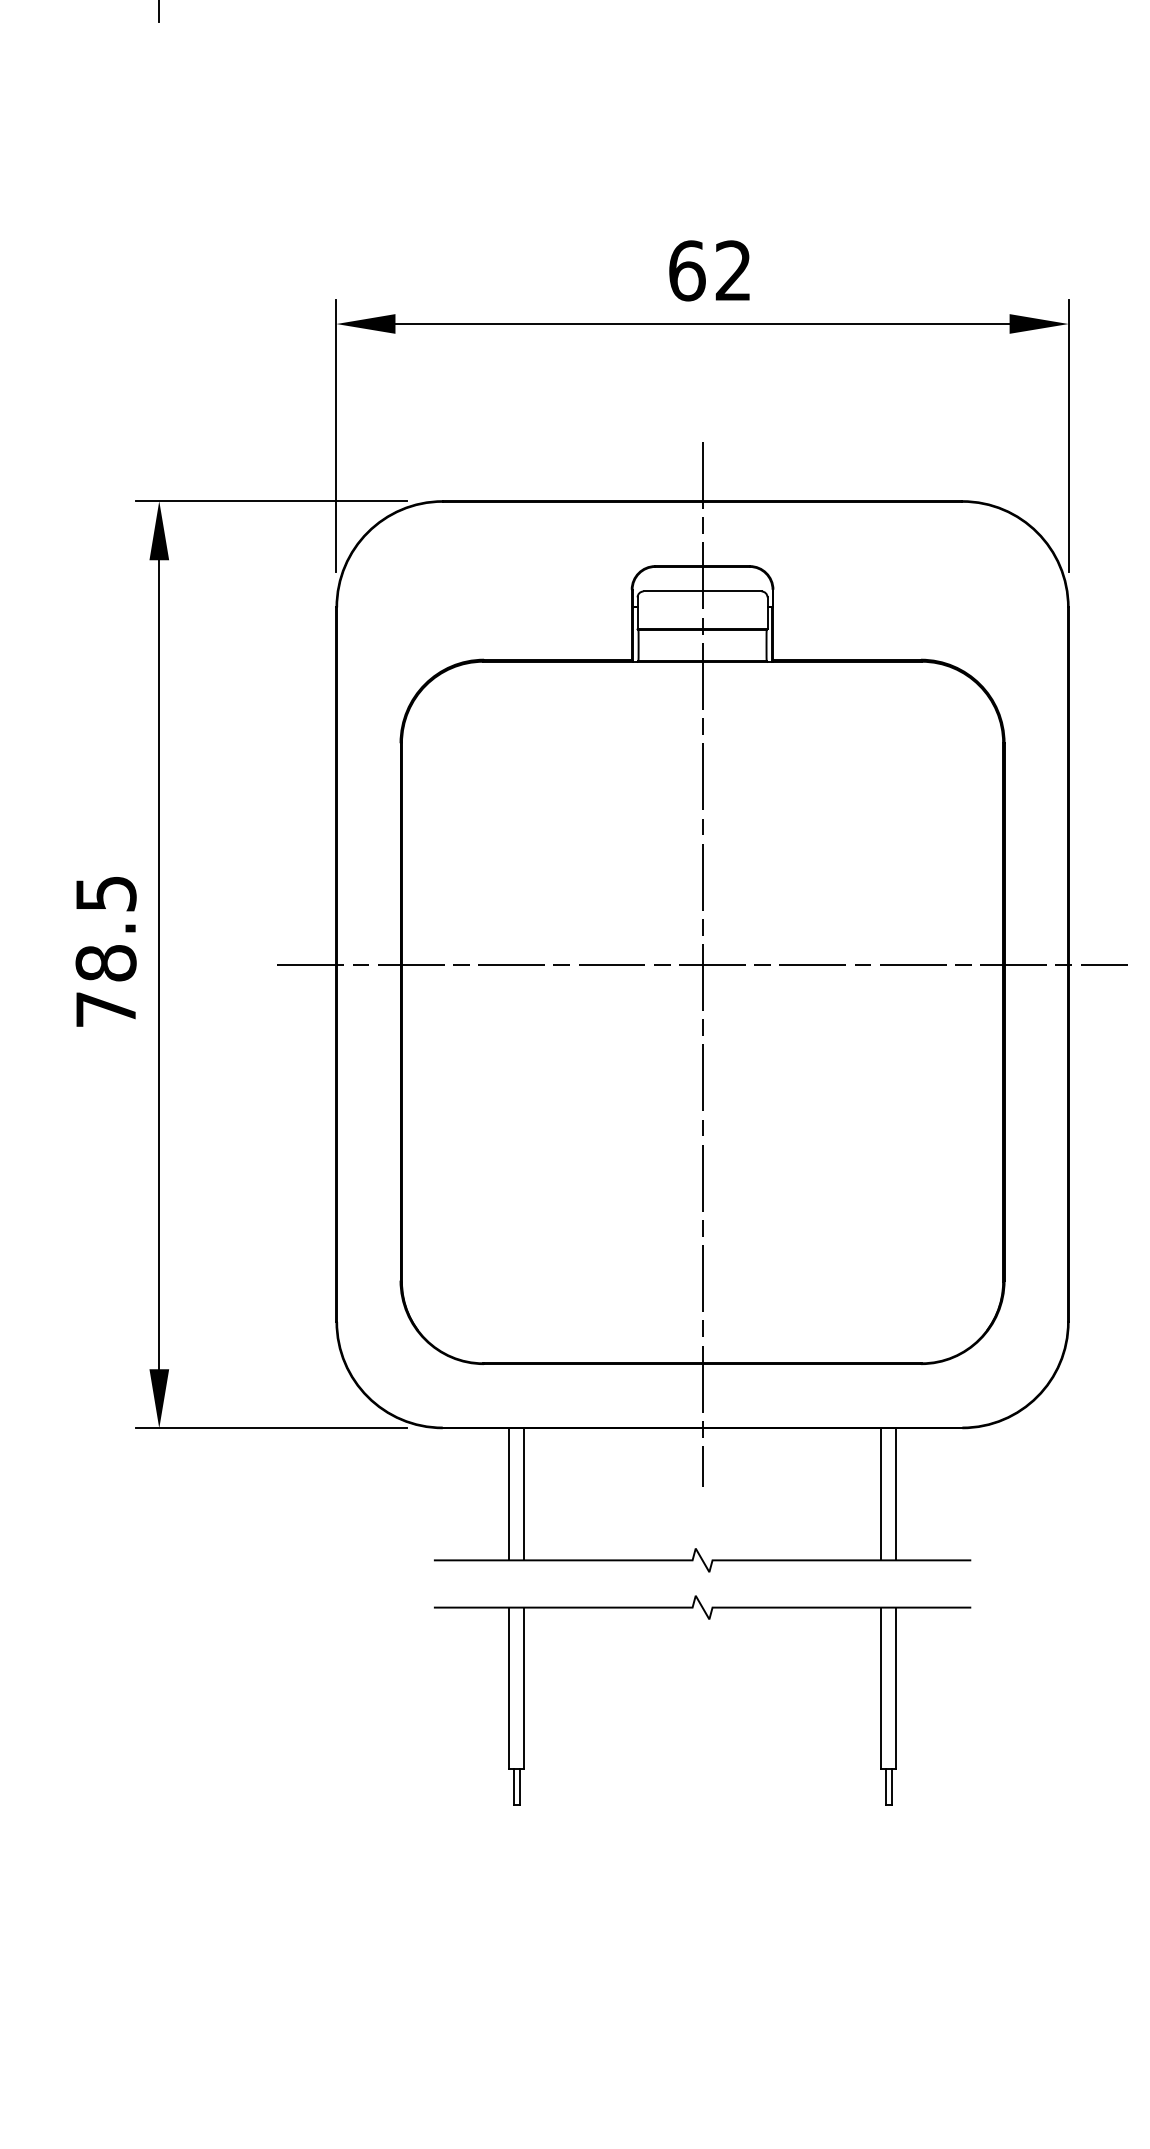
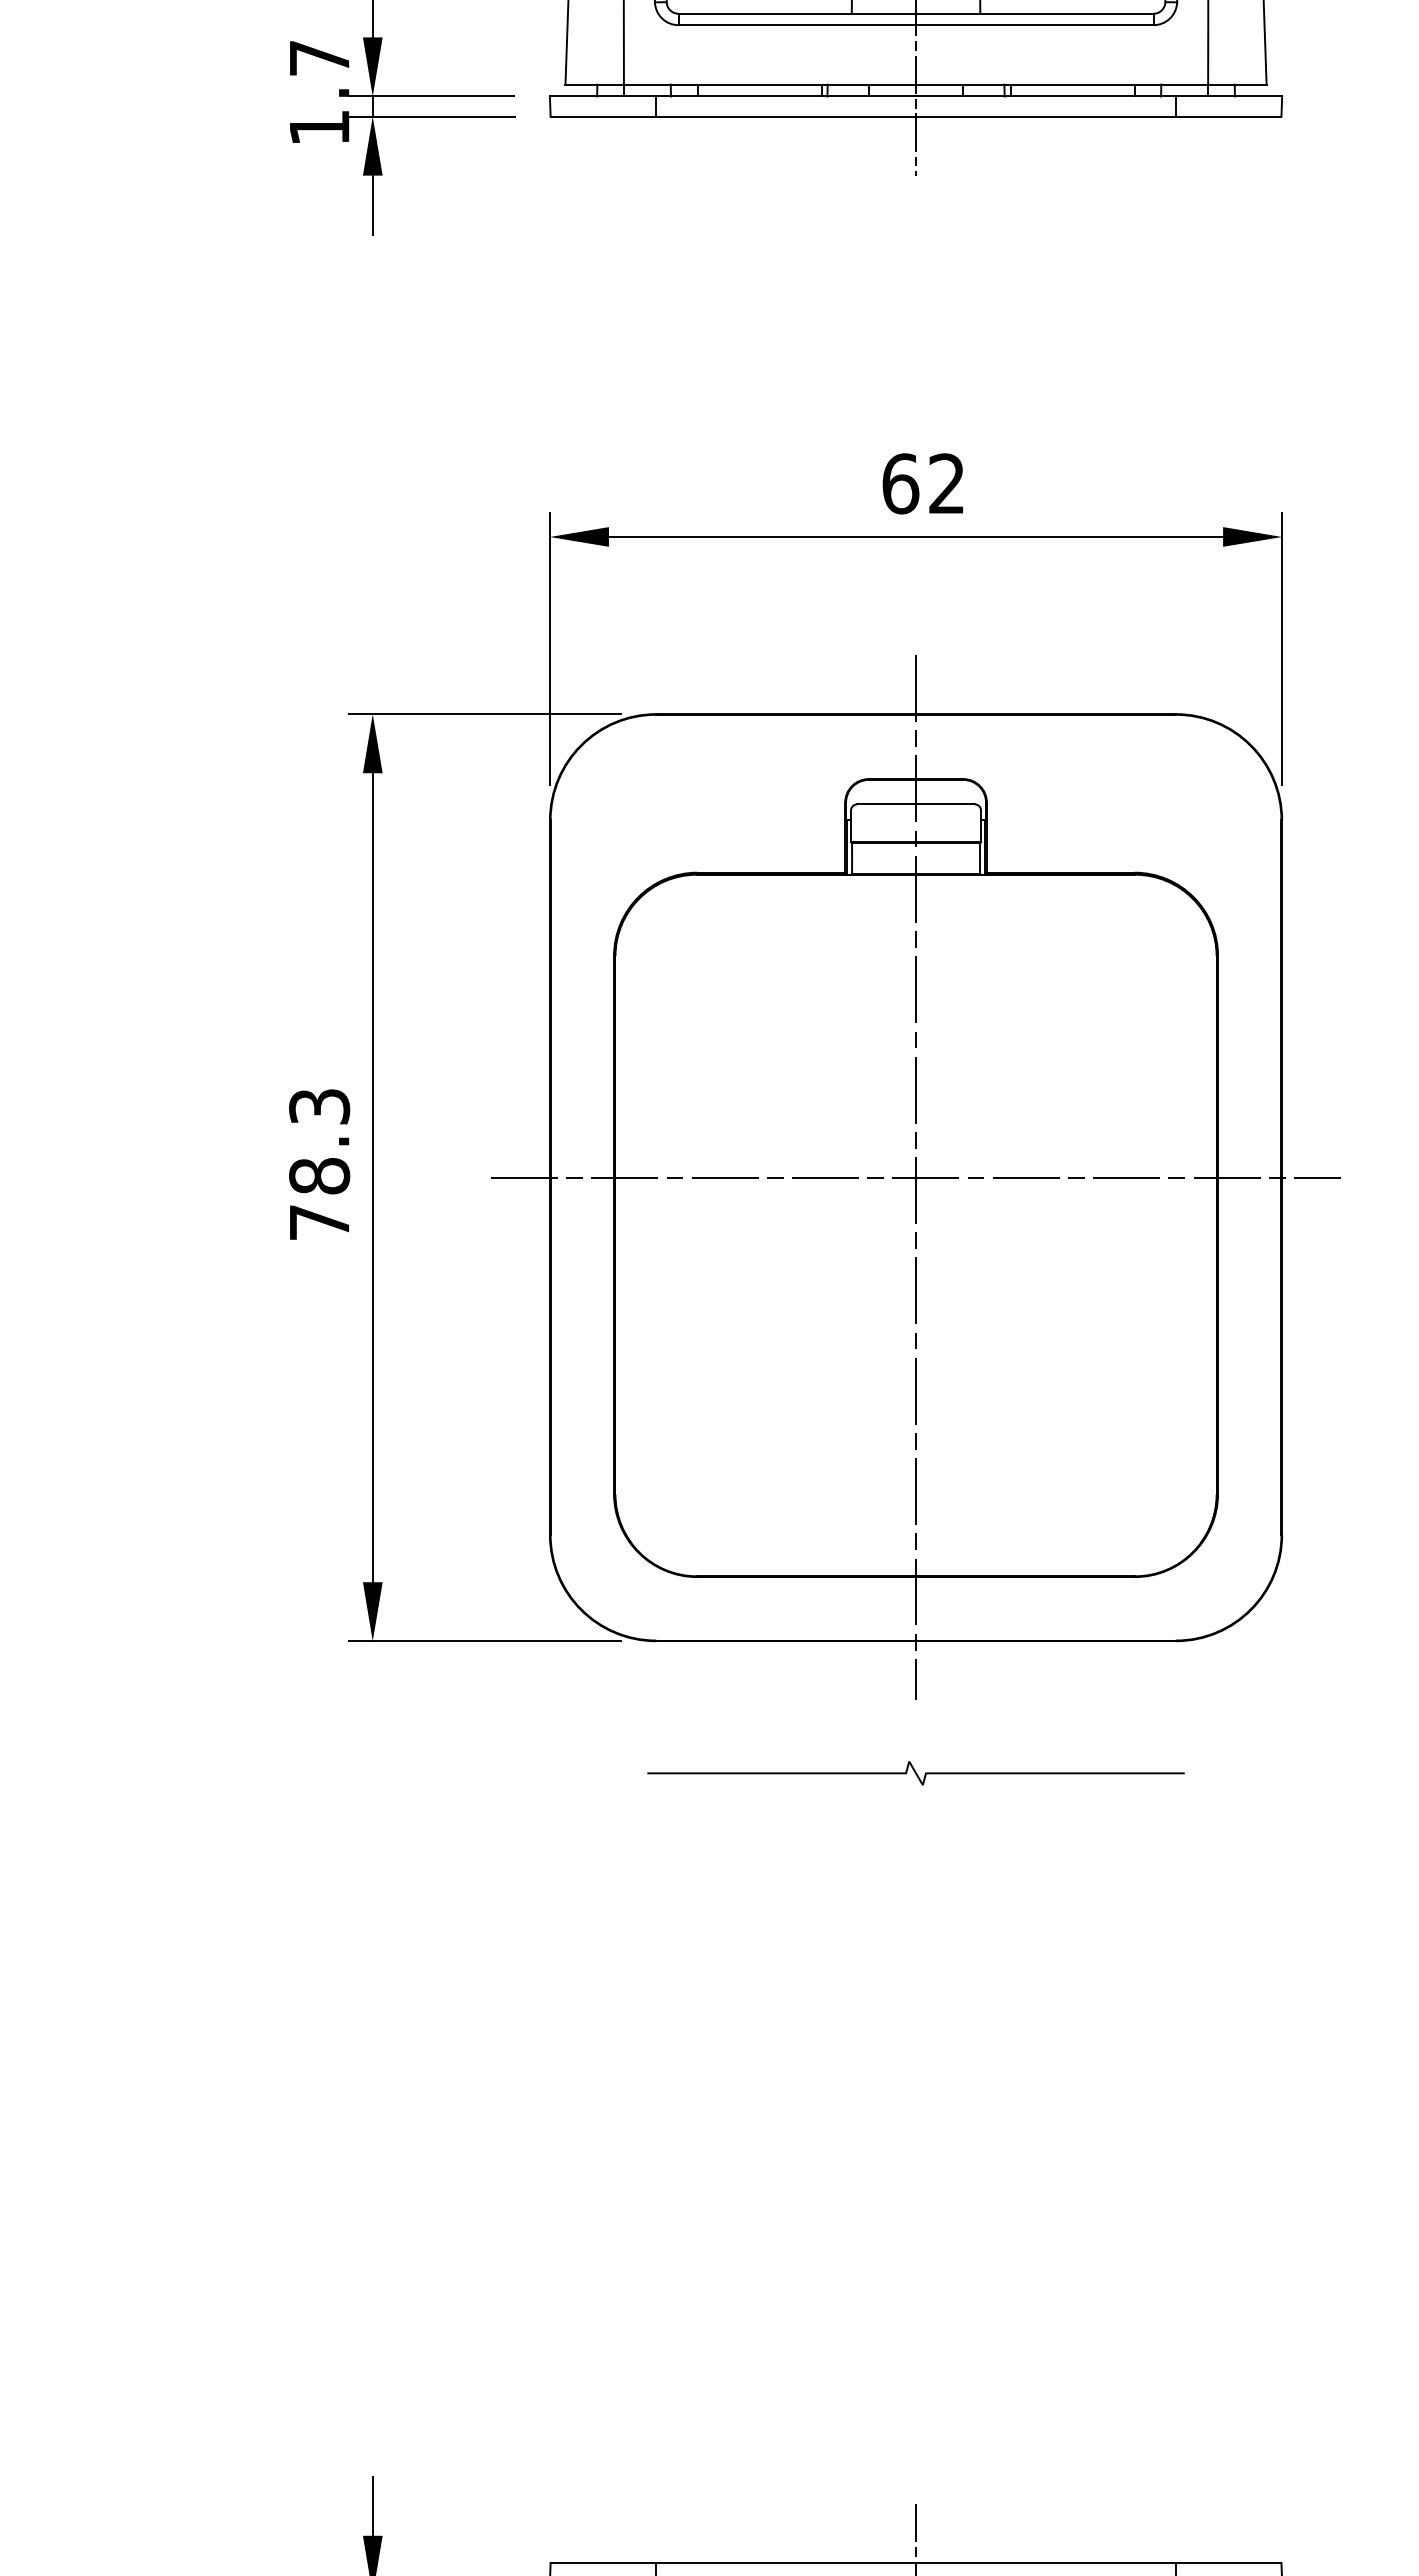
text: (106, 893) -> (319, 1106), 78.5 -> 78.3
line: (509, 1494) -> (722, 1707), removed
line: (524, 1494) -> (737, 1707), removed
line: (881, 1494) -> (1094, 1707), removed
line: (896, 1494) -> (1109, 1707), removed
part: (708, 1619) -> (921, 1832), removed

